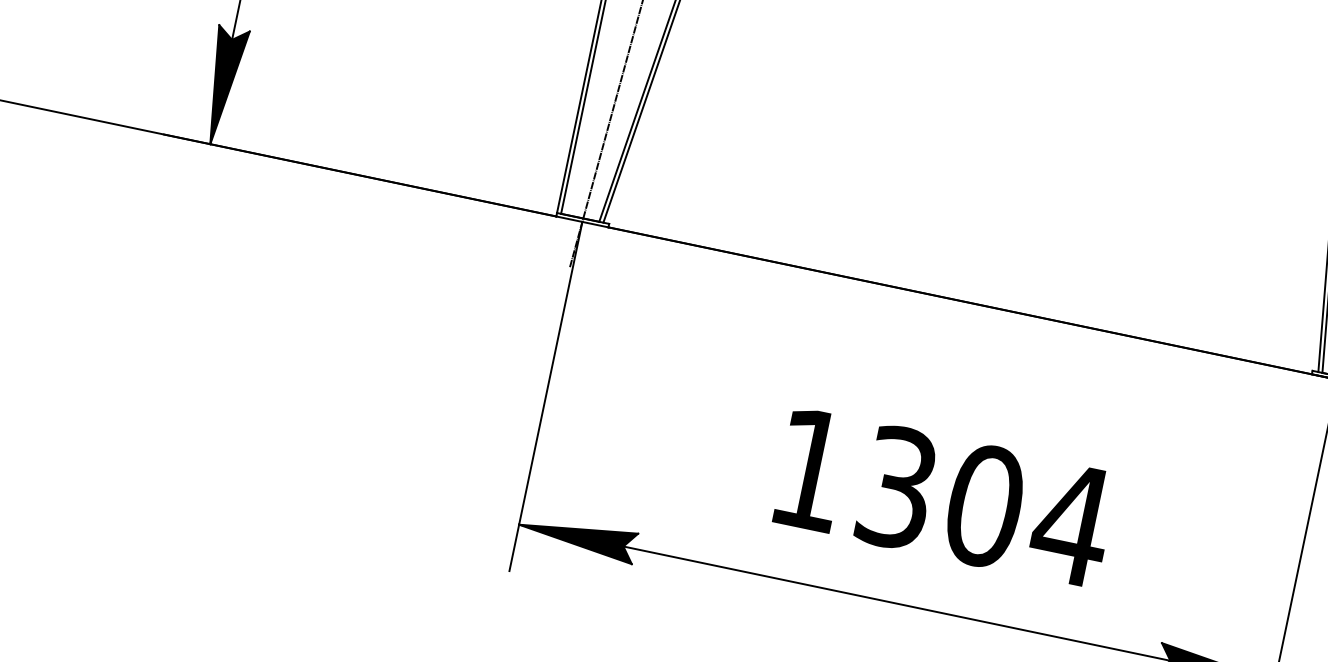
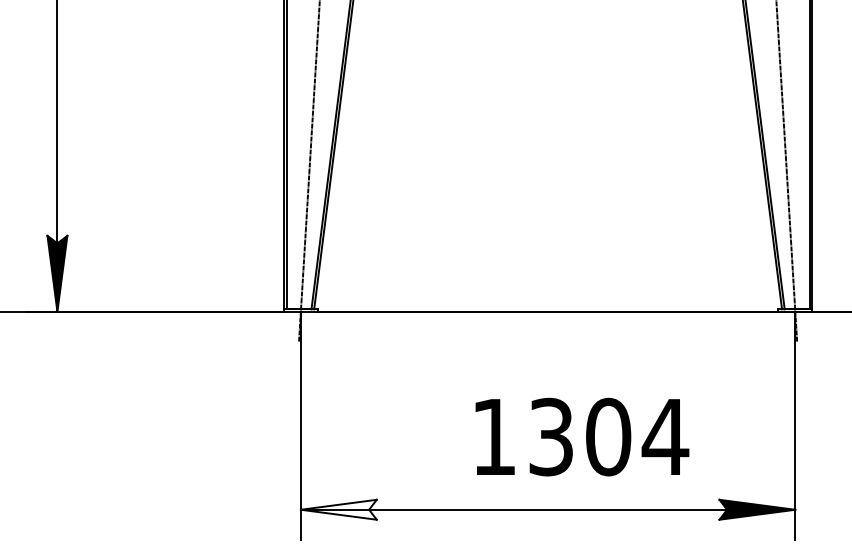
text: (945, 496) -> (582, 436), moved
fill: (576, 536) -> (338, 509), removed

